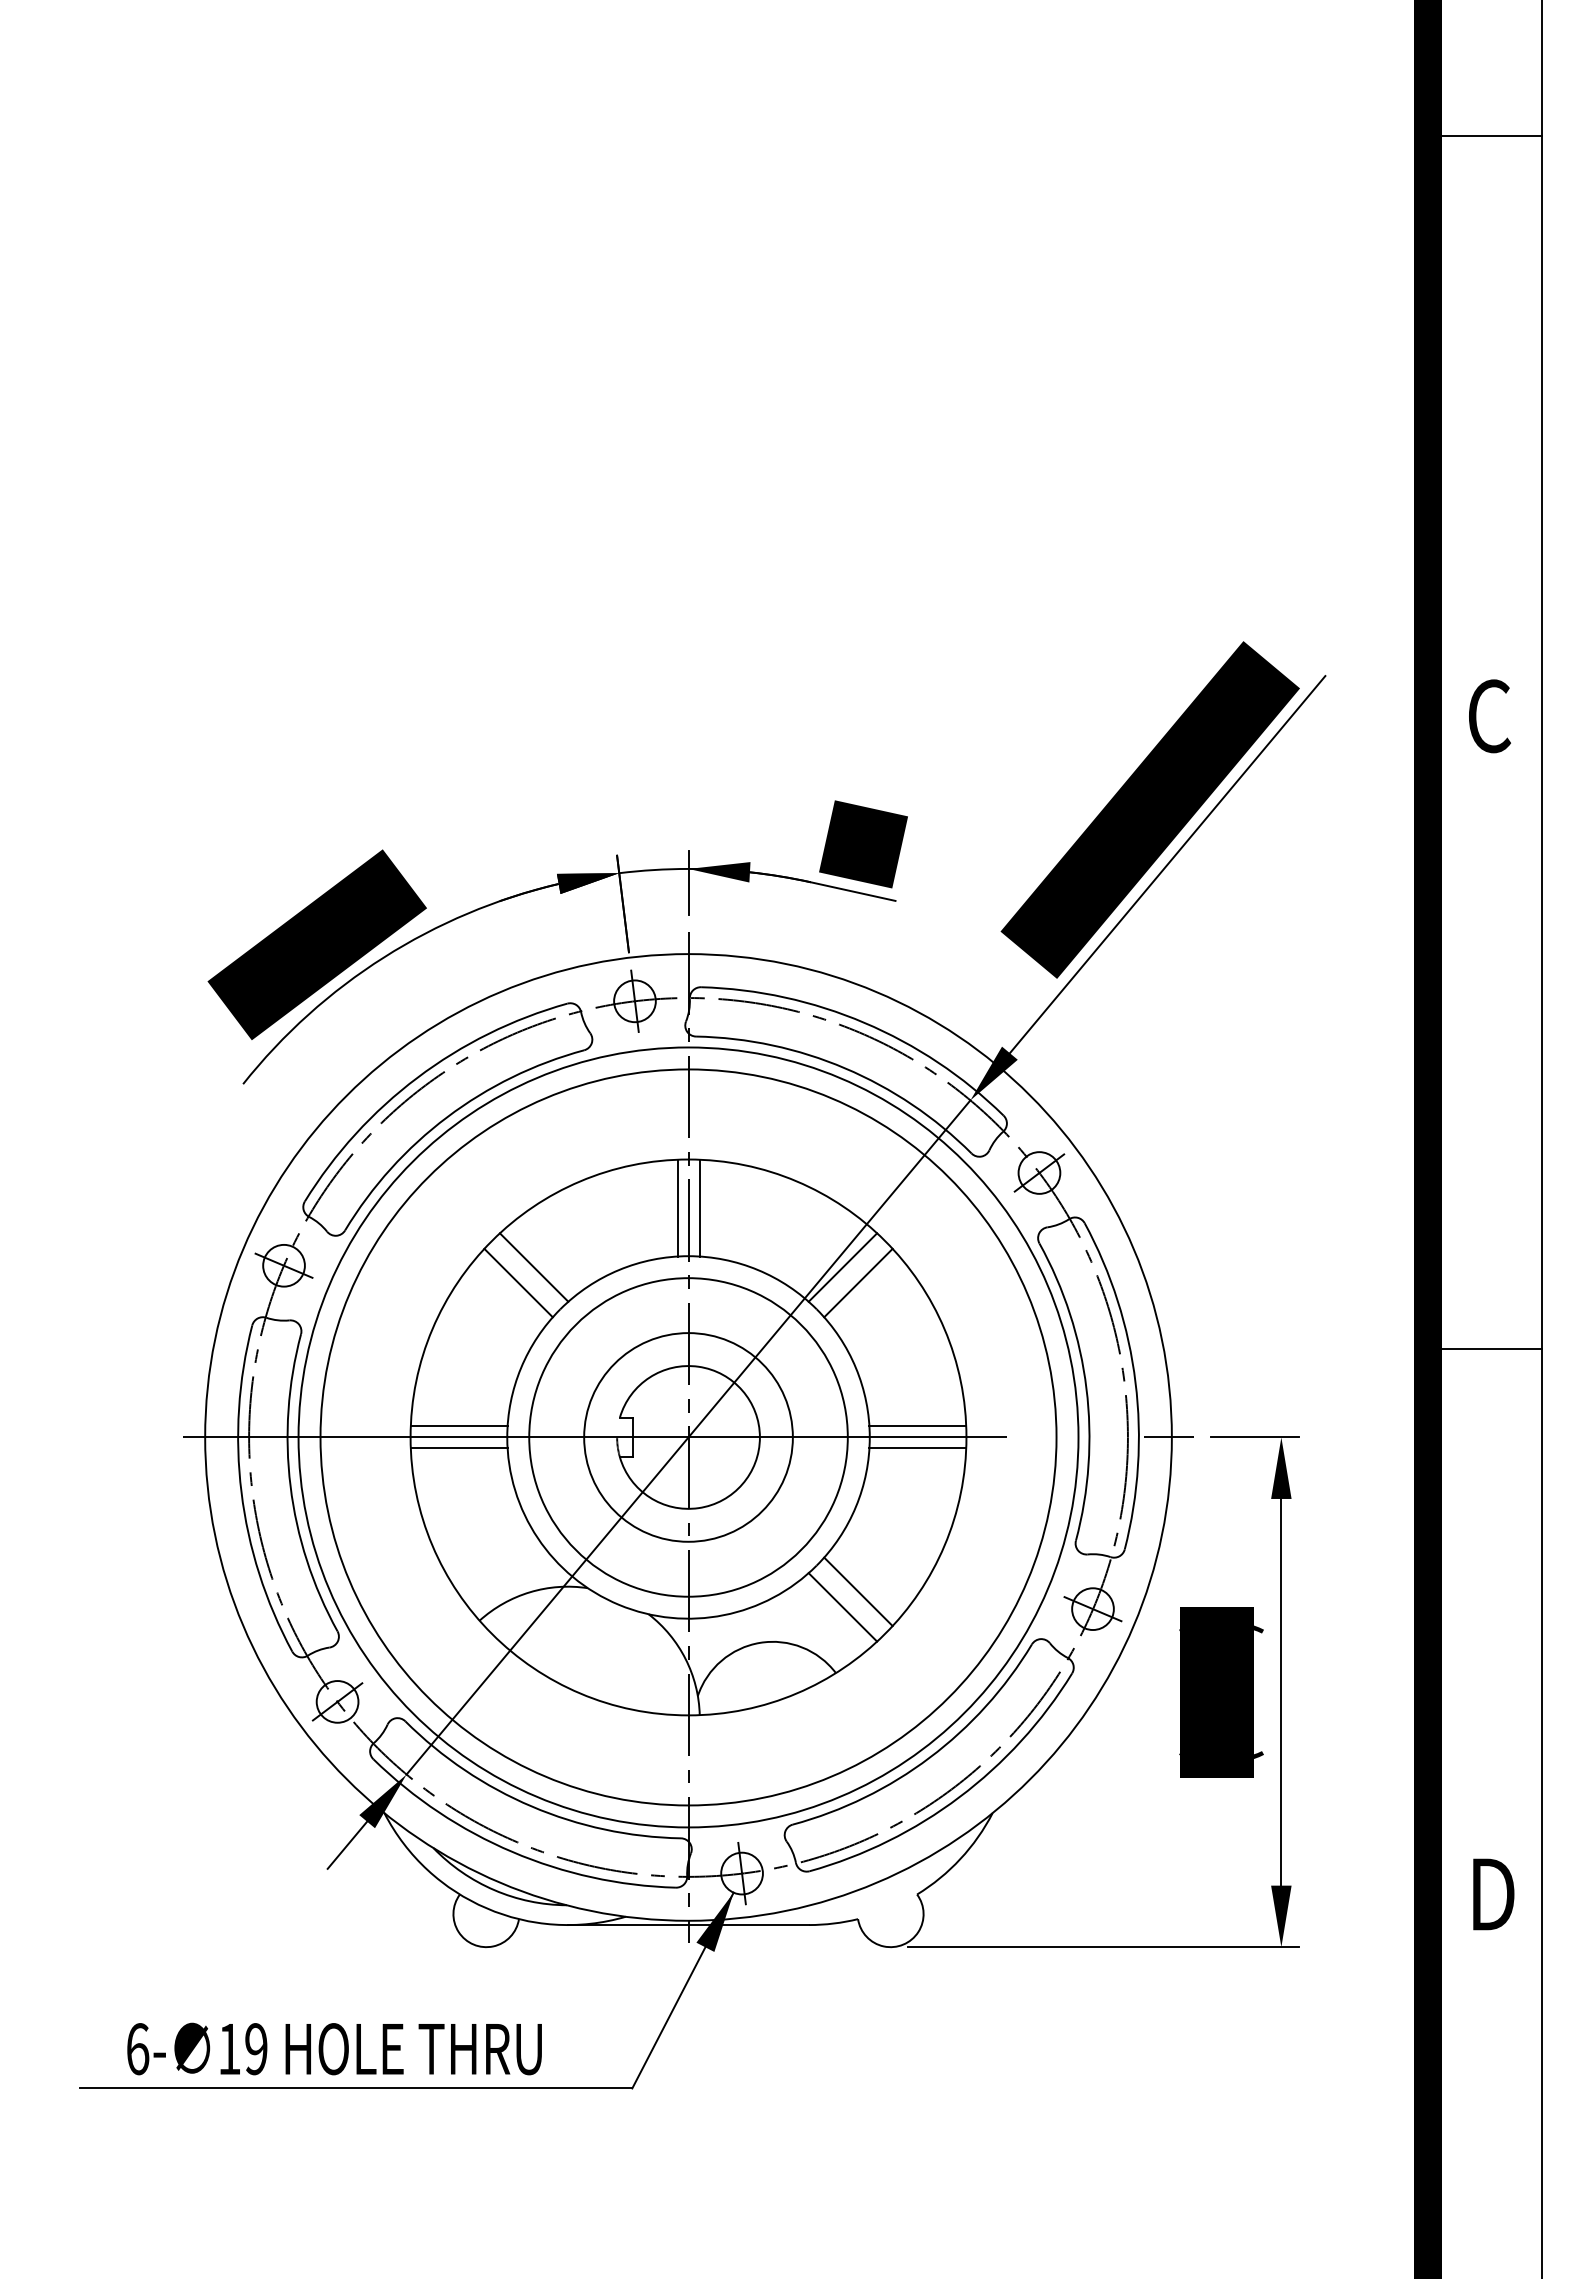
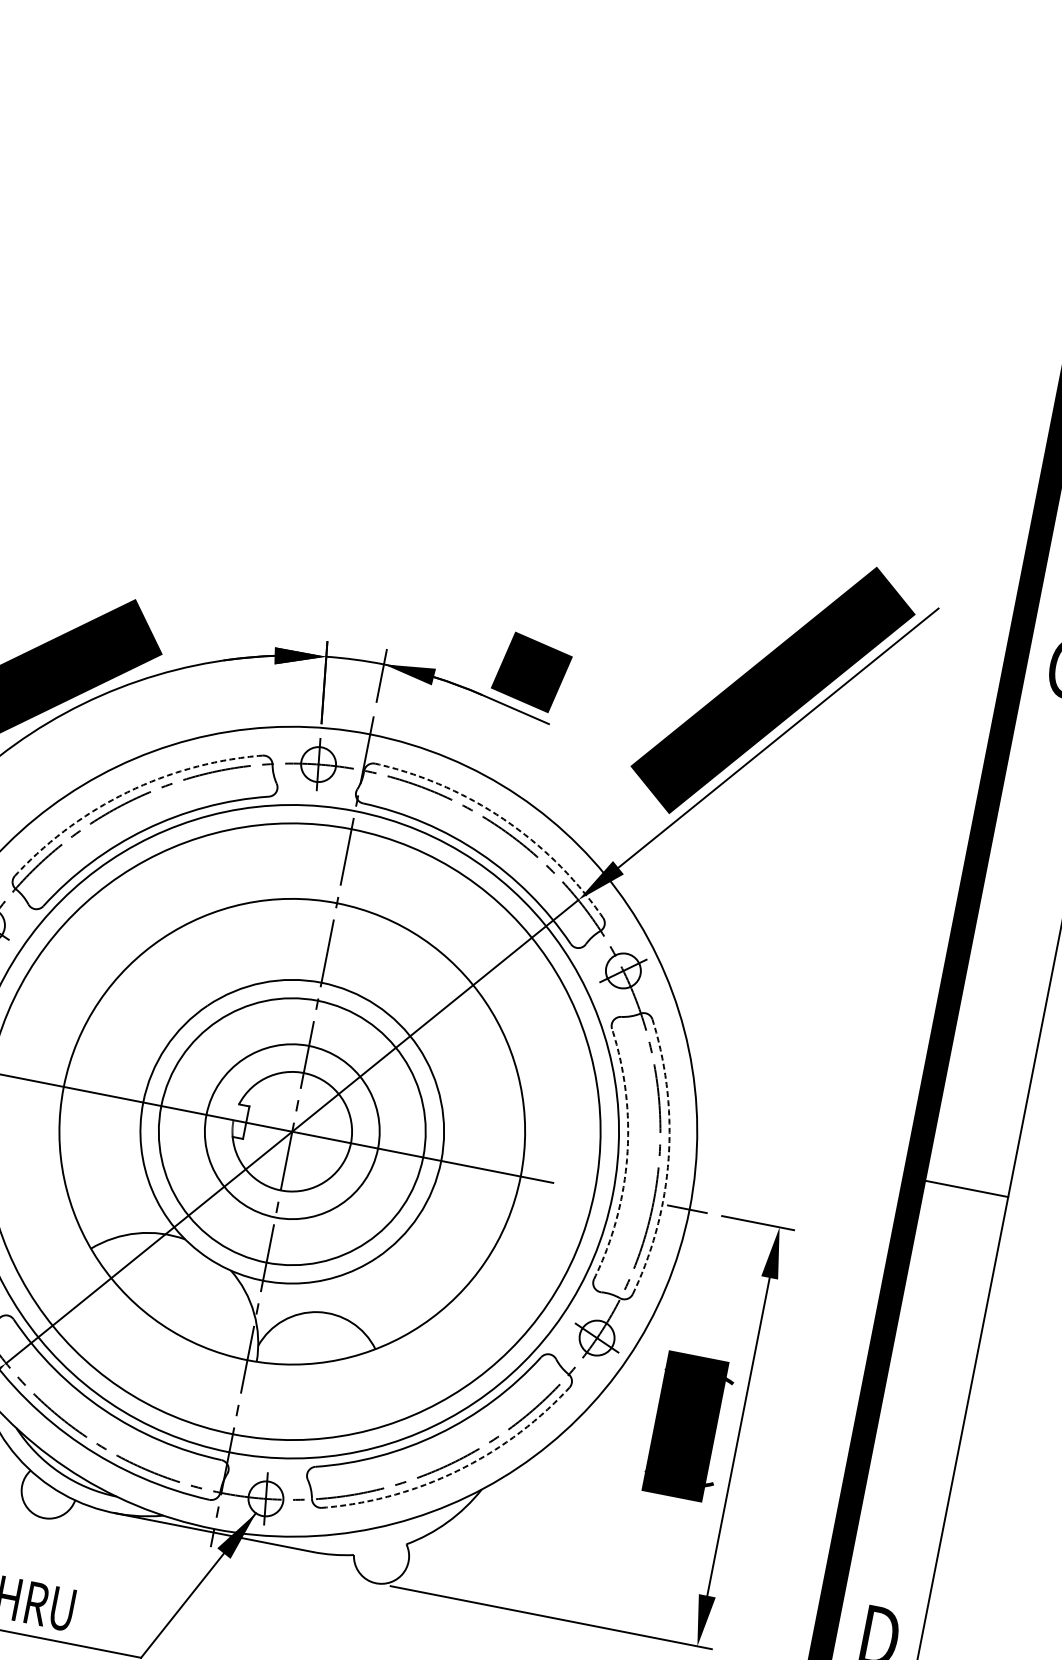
arc: (864, 1022) -> (503, 819), solid -> dashed
arc: (417, 1077) -> (127, 792), solid -> dashed
line: (677, 1207) -> (320, 940), removed
line: (699, 1207) -> (338, 944), removed
line: (533, 1267) -> (192, 967), removed
line: (842, 1267) -> (446, 1016), removed
line: (518, 1282) -> (177, 976), removed
line: (858, 1282) -> (457, 1031), removed
arc: (1135, 1382) -> (668, 1158), solid -> dashed
arc: (1086, 1388) -> (627, 1155), solid -> dashed
line: (458, 1426) -> (104, 1085), removed
line: (917, 1426) -> (482, 1159), removed
line: (458, 1448) -> (101, 1103), removed
line: (917, 1448) -> (478, 1177), removed
line: (858, 1591) -> (407, 1285), removed
line: (842, 1607) -> (391, 1296), removed
arc: (959, 1797) -> (456, 1471), solid -> dashed

